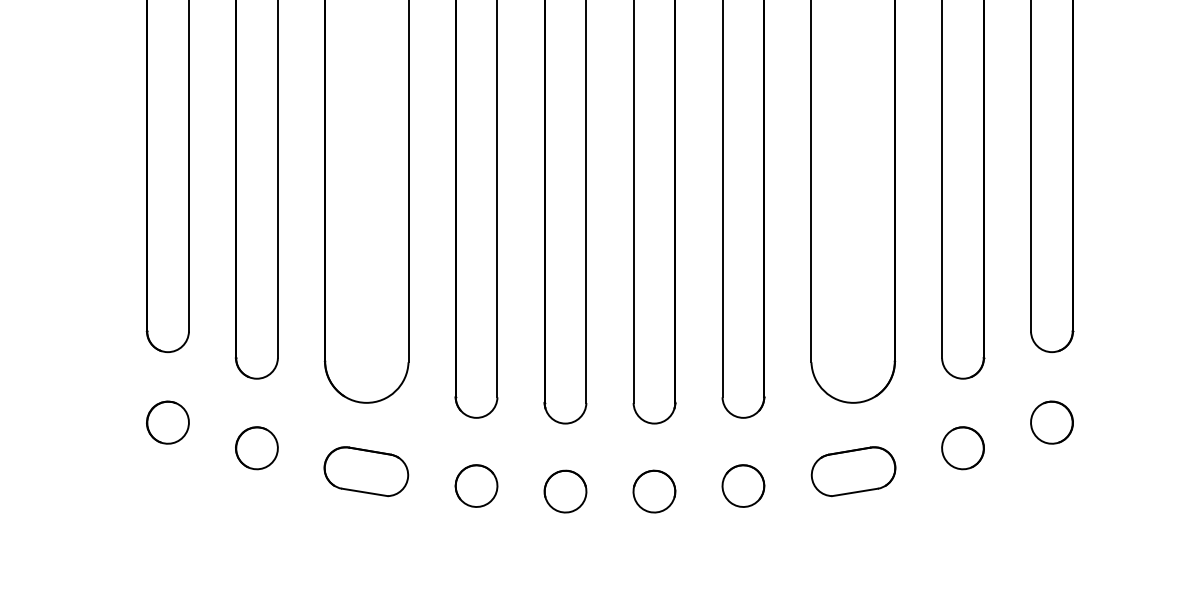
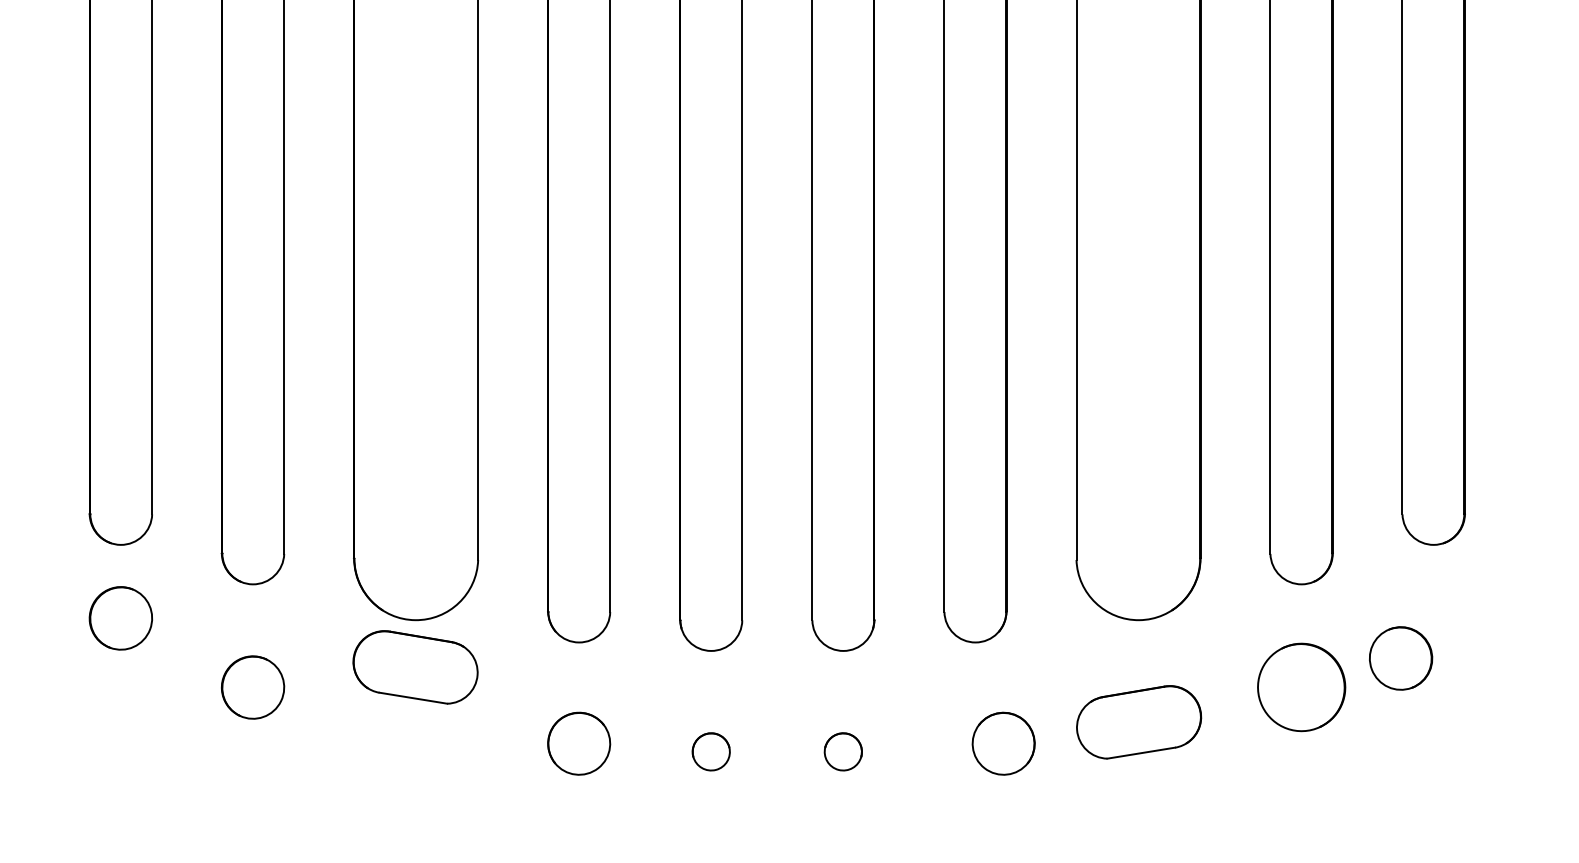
part: (167, 422) -> (120, 618), moved
part: (1051, 422) -> (1400, 658), moved
part: (962, 448) -> (1300, 687), size x1.4
part: (366, 471) -> (415, 667), moved
part: (743, 485) -> (1003, 742), moved
part: (565, 491) -> (711, 751), size x0.6
part: (654, 491) -> (843, 751), size x0.6

